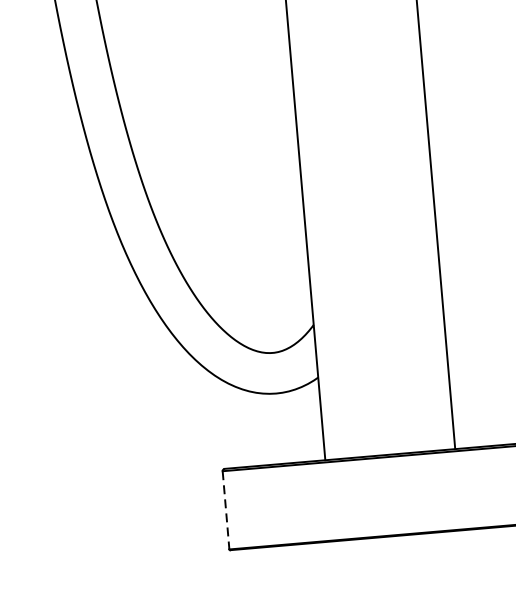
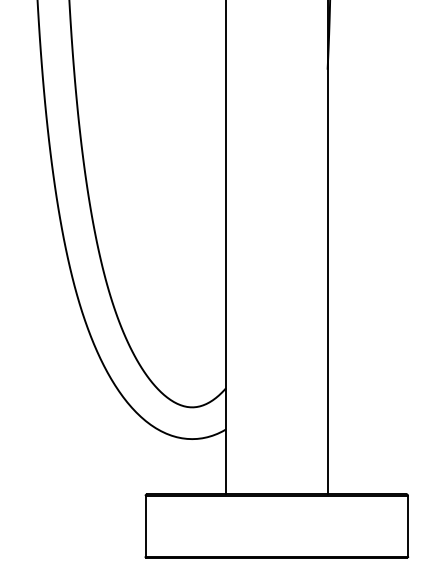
line: (225, 510) -> (145, 526), dashed -> solid

